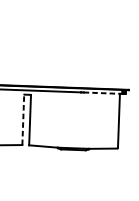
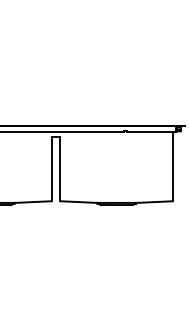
line: (103, 93) -> (152, 131), dashed -> solid
line: (23, 120) -> (51, 169), dashed -> solid

